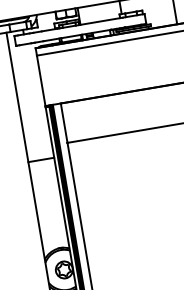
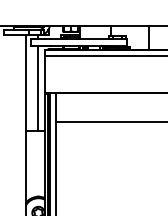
line: (35, 101) -> (38, 88), added

